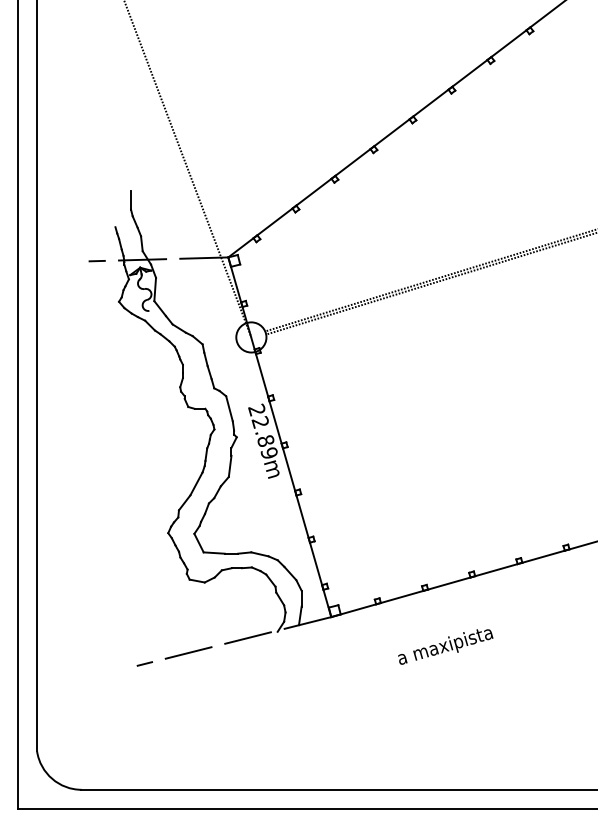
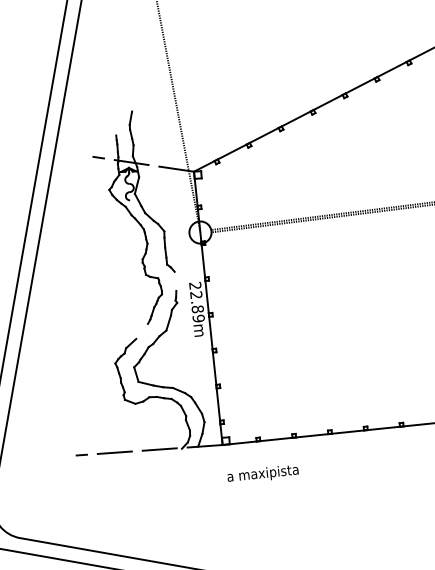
line: (229, 408) -> (175, 281), removed
line: (196, 483) -> (142, 331), removed
text: (445, 646) -> (263, 474), moved

